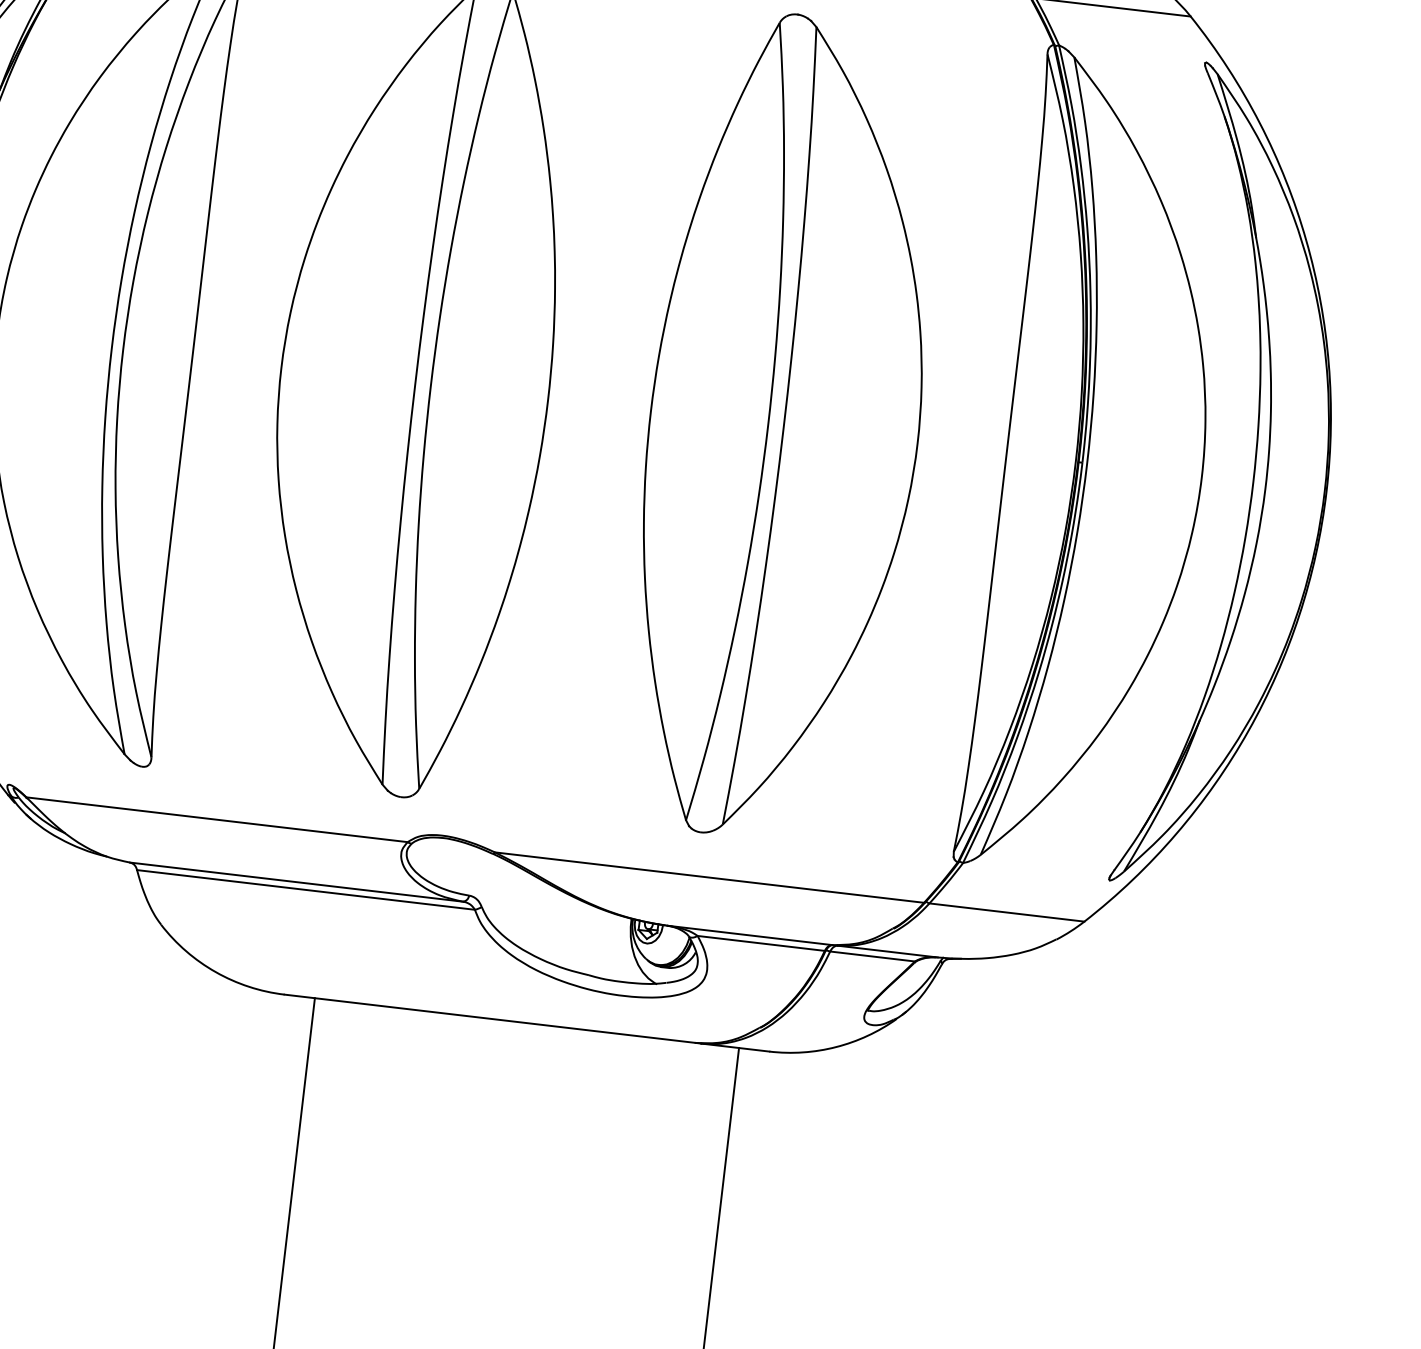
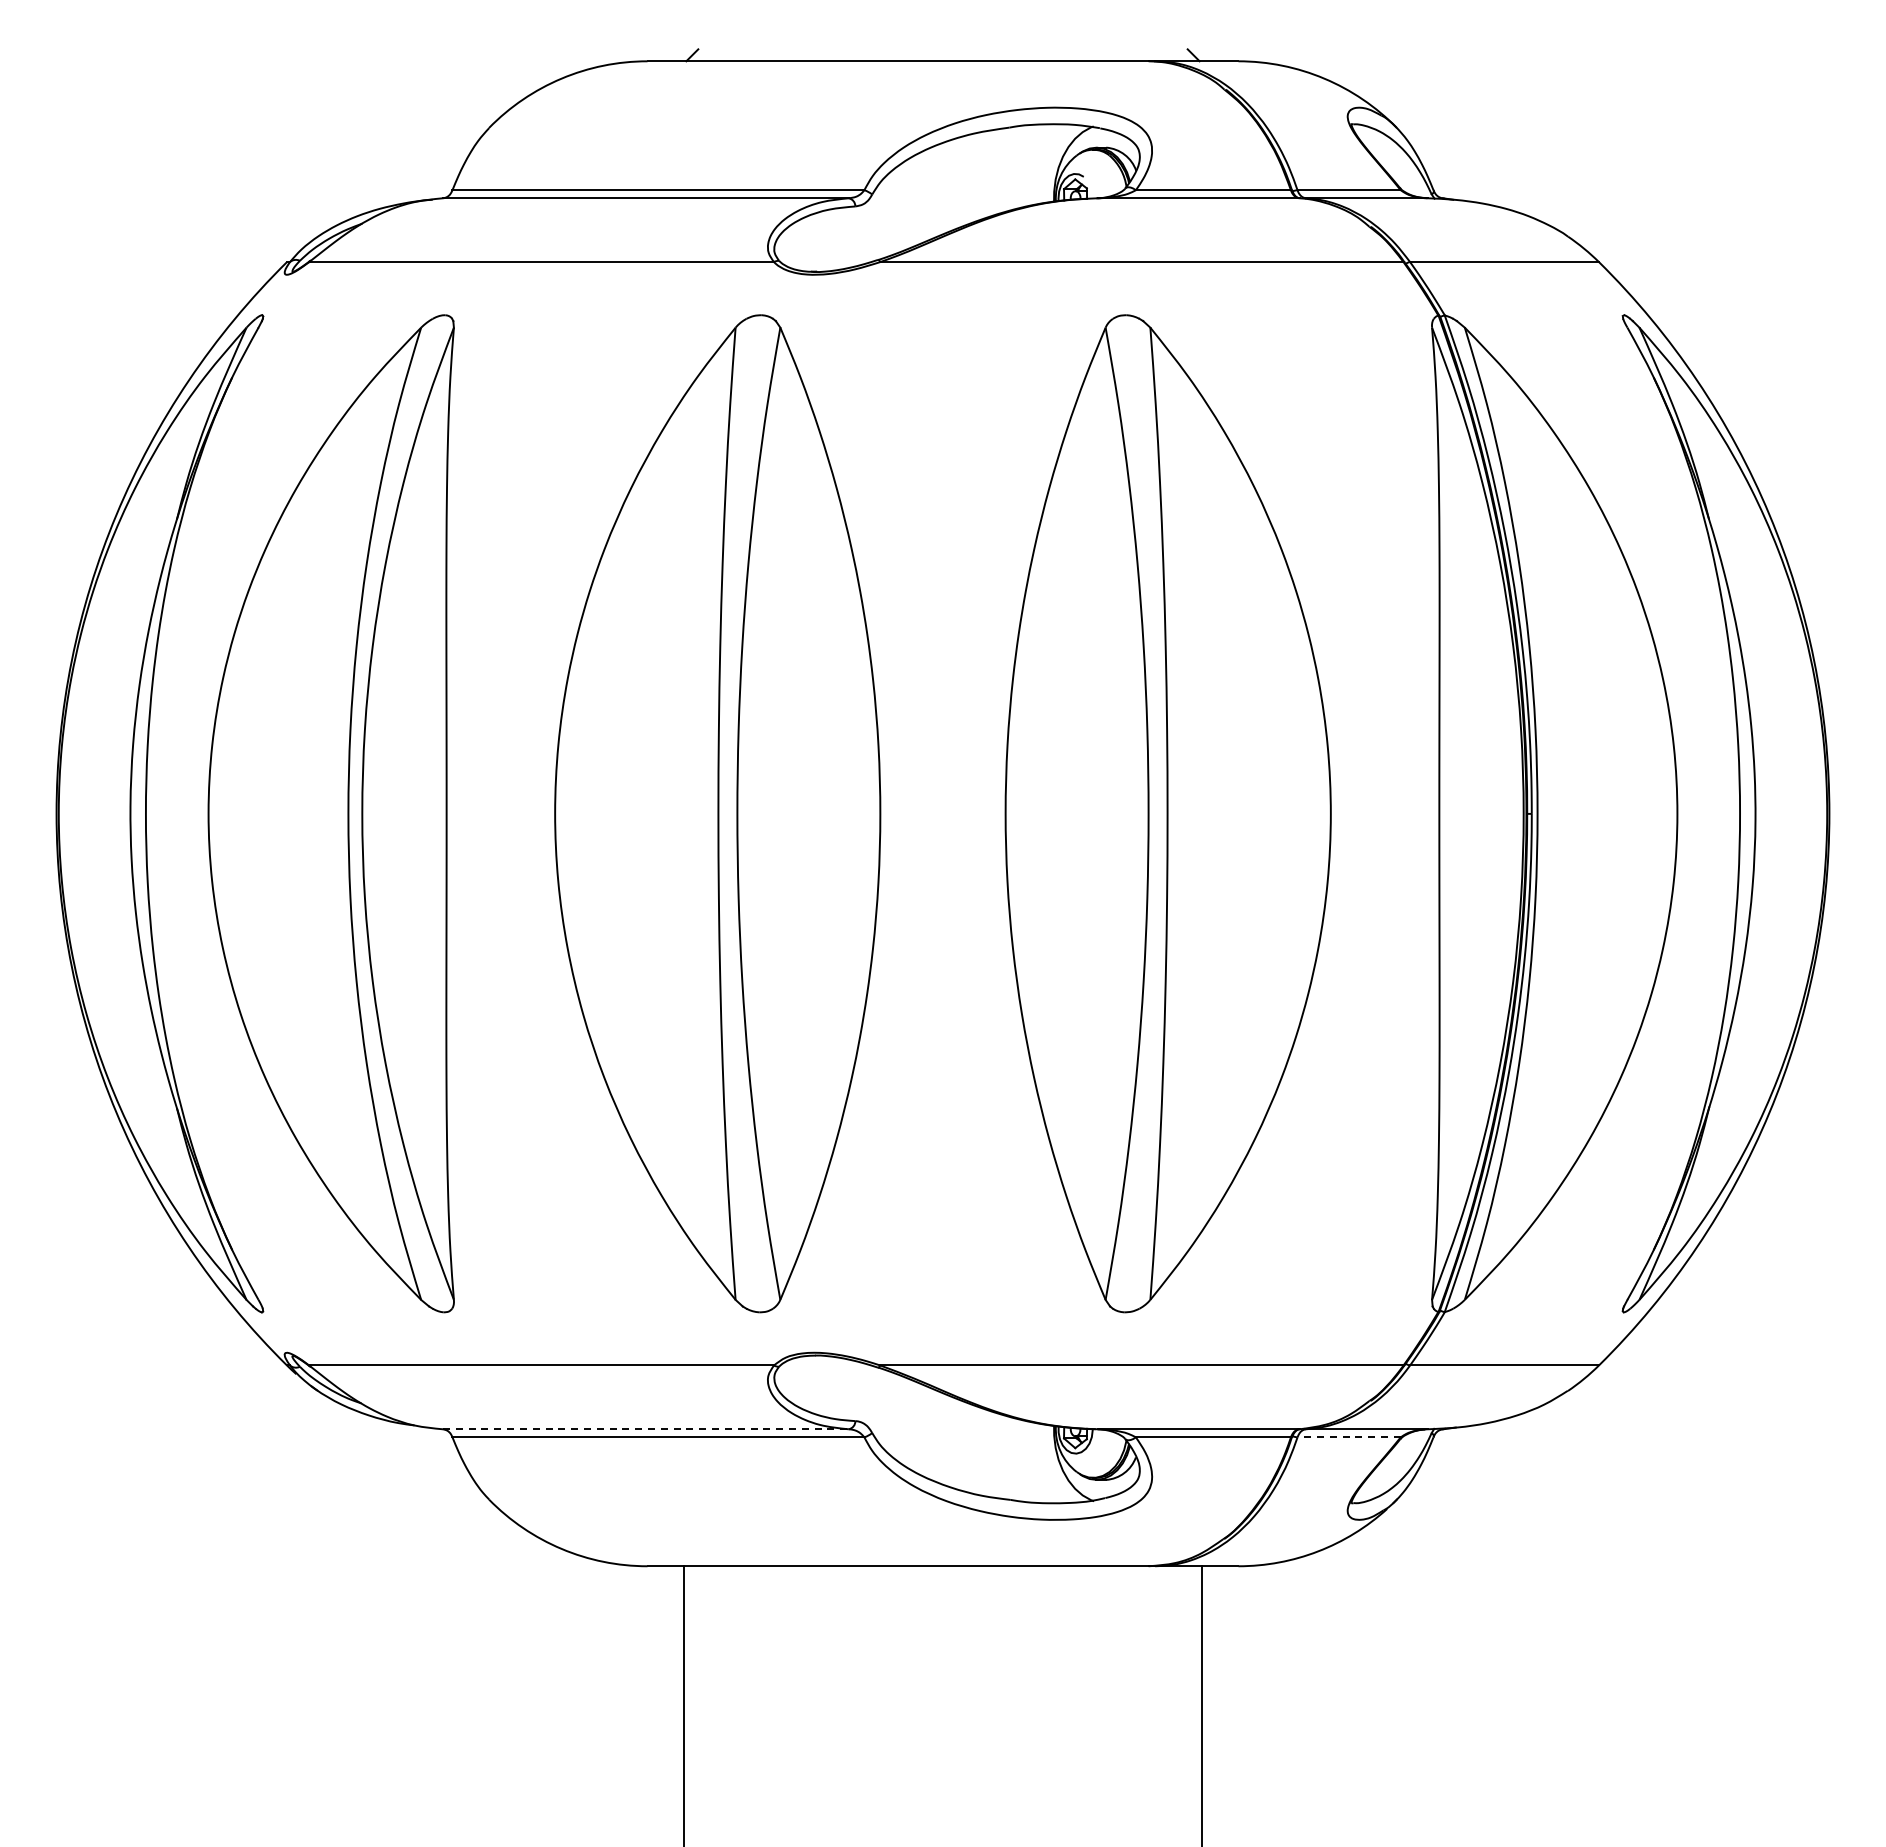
line: (296, 882) -> (645, 1429), solid -> dashed
line: (872, 956) -> (1349, 1437), solid -> dashed

